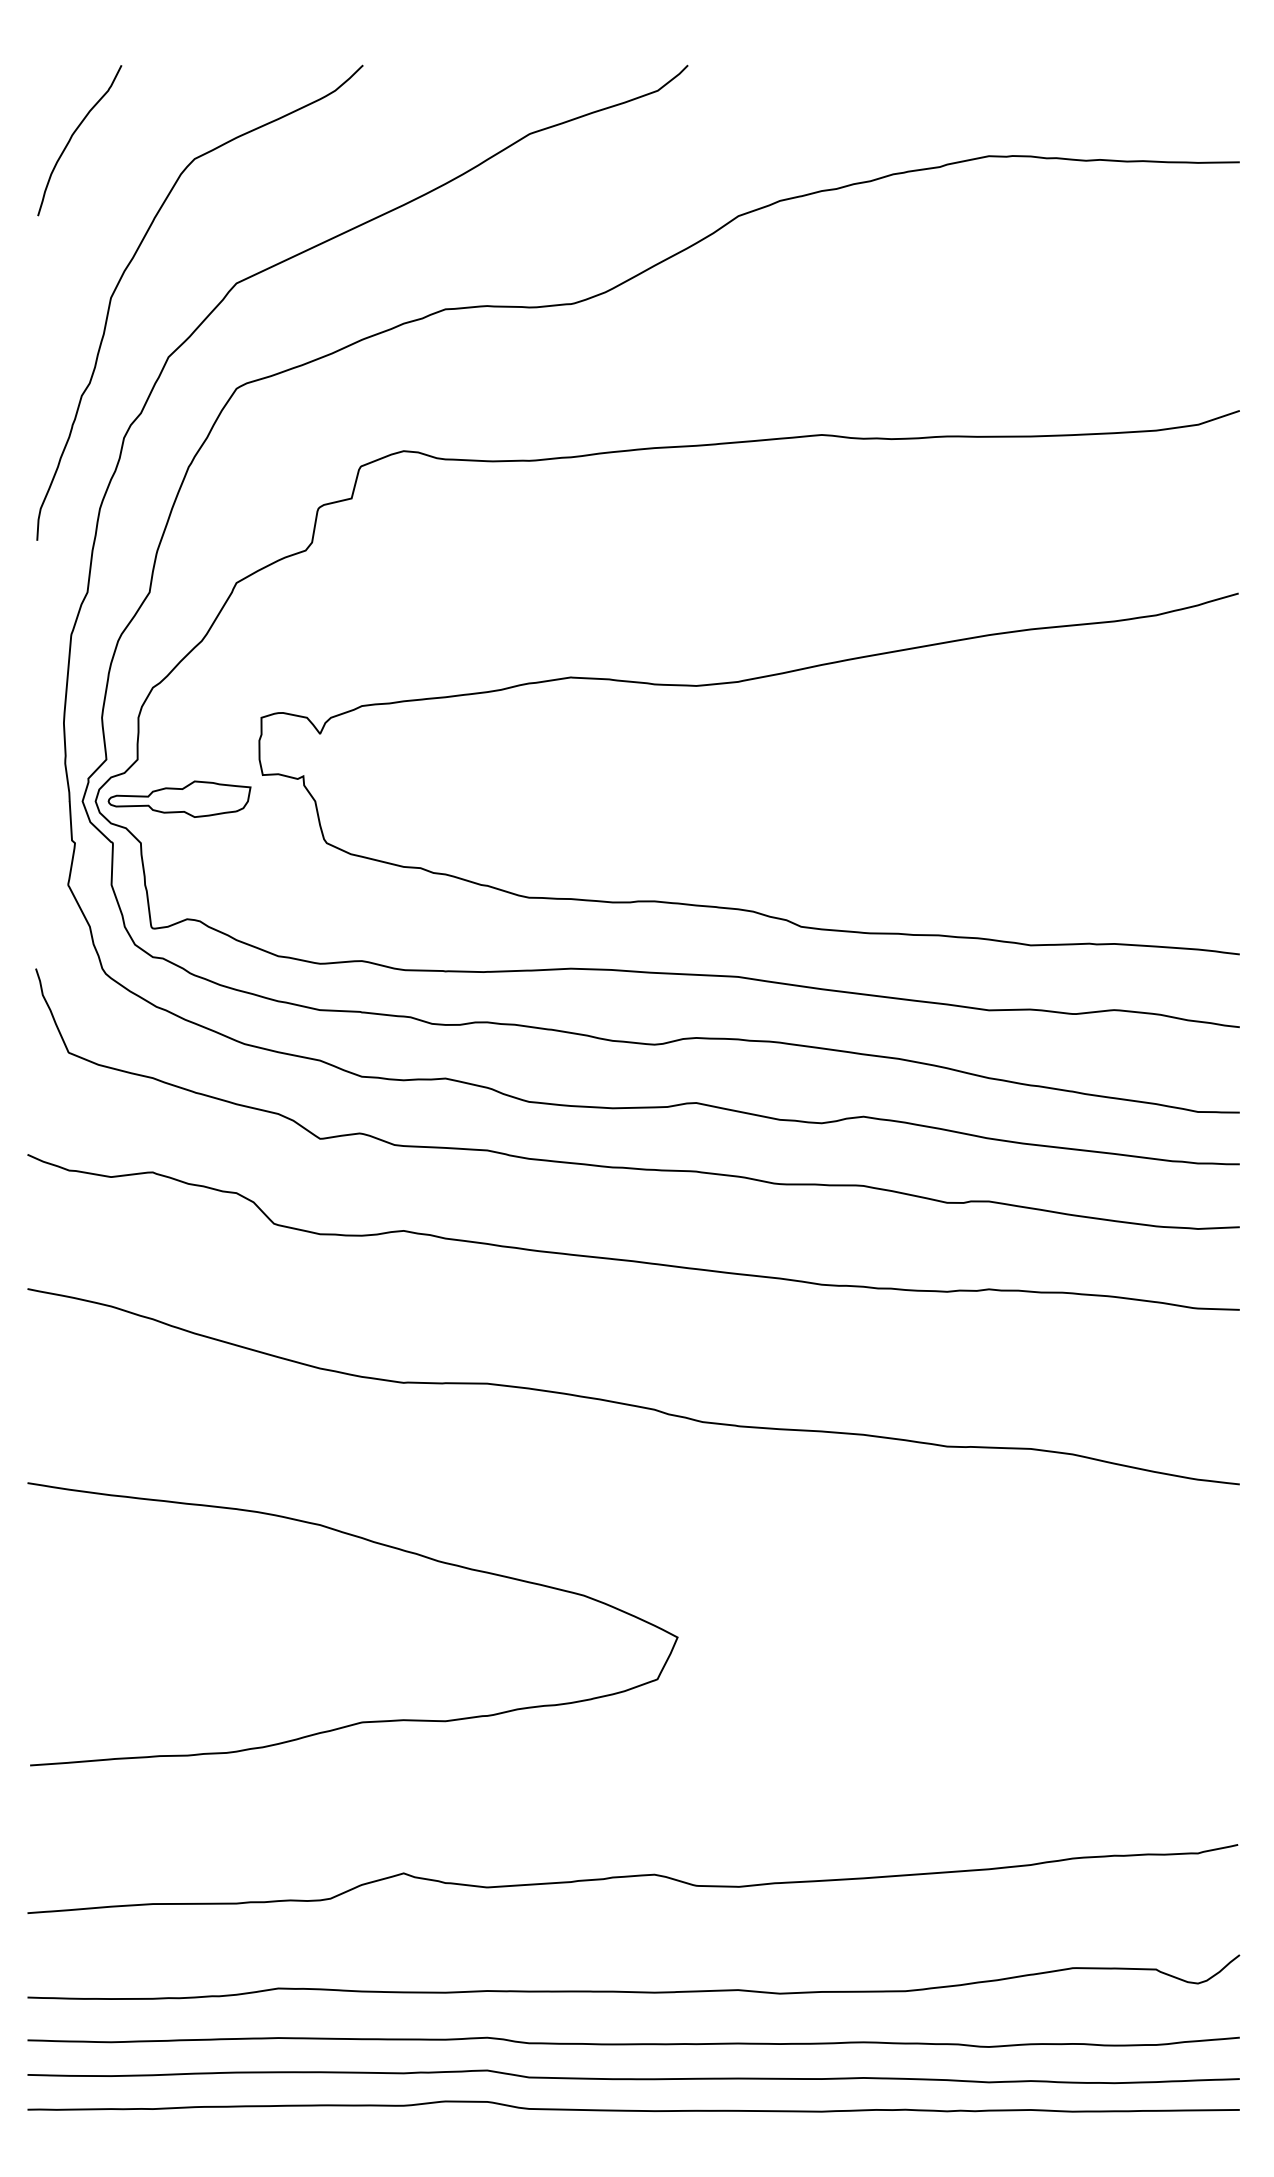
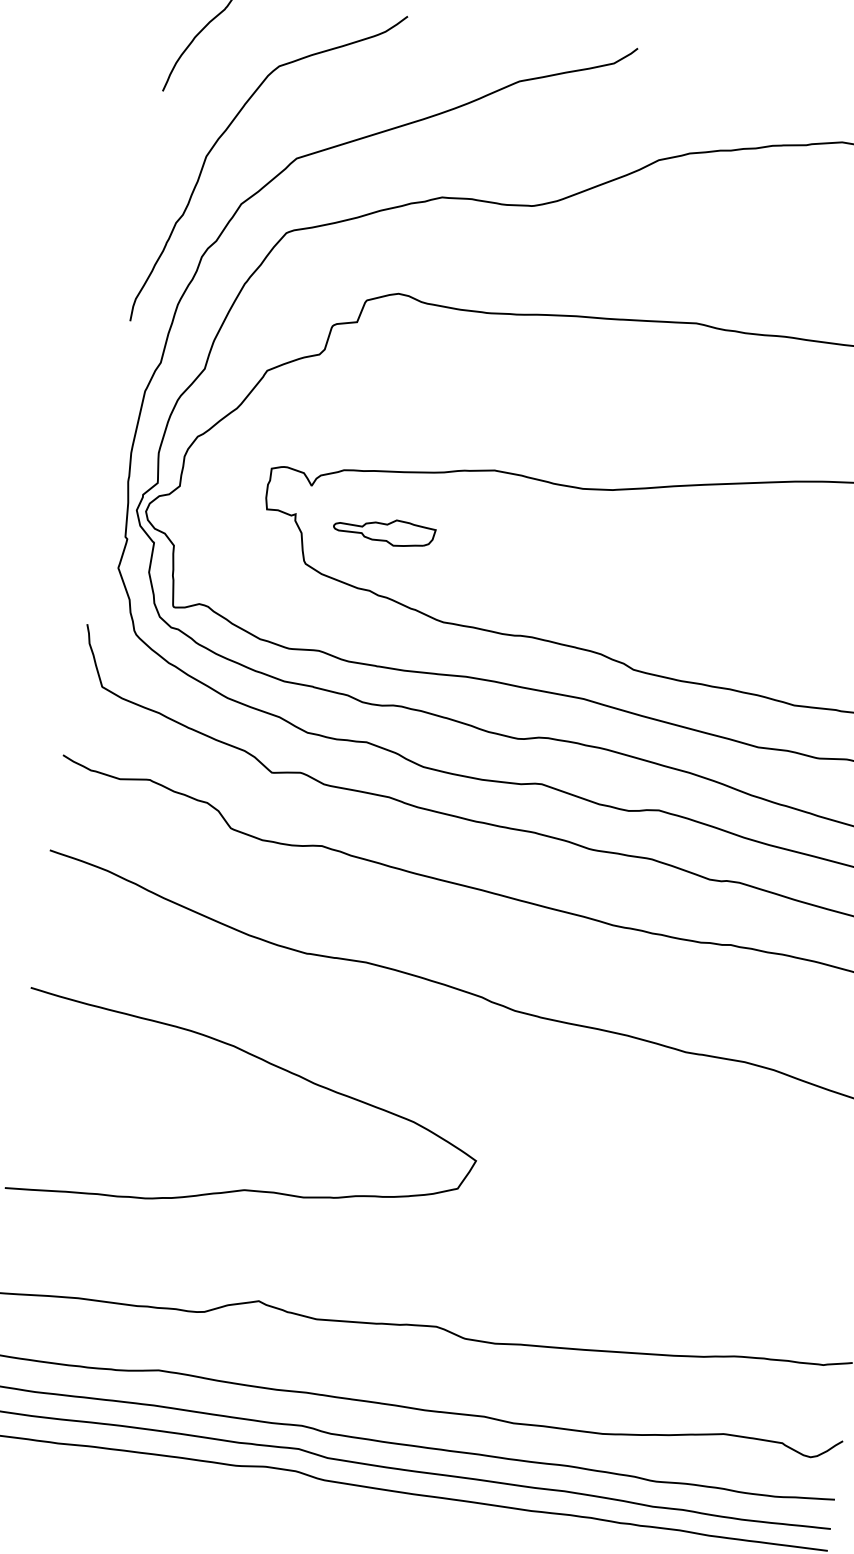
part: (179, 798) -> (384, 531), moved

